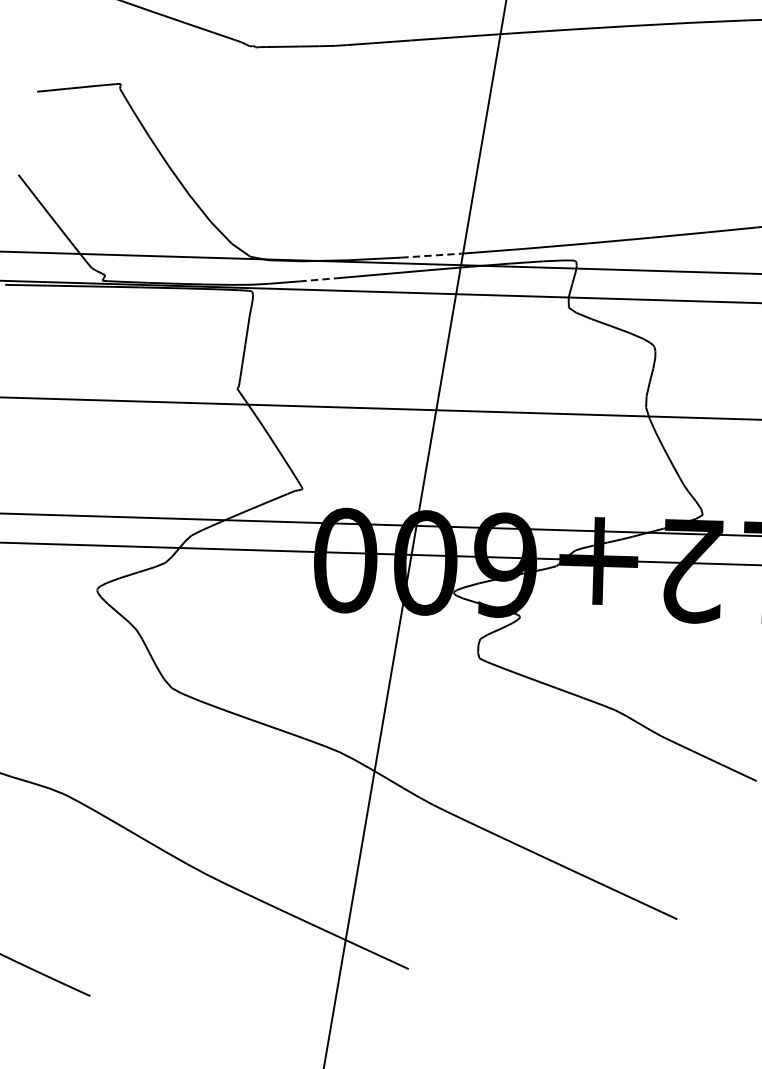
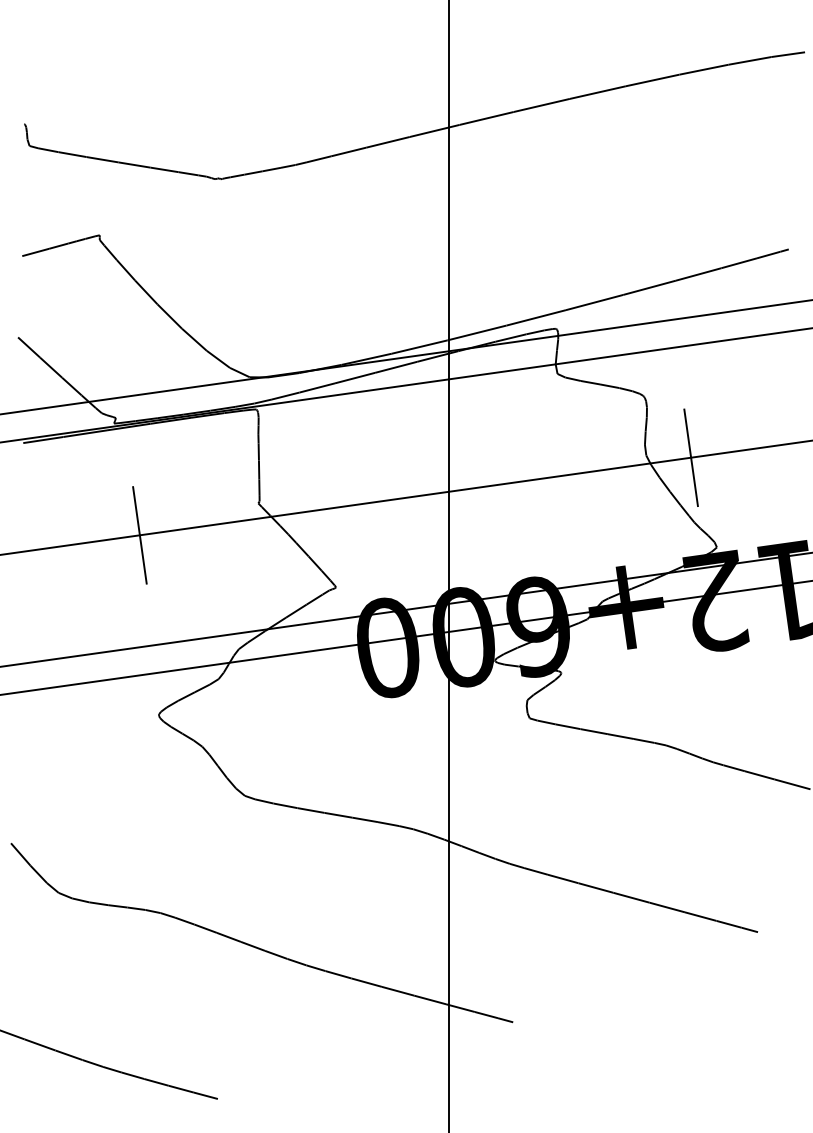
line: (431, 256) -> (419, 347), dashed -> solid
line: (318, 279) -> (317, 387), dashed -> solid
line: (108, 400) -> (139, 535), added
line: (691, 417) -> (690, 457), added

